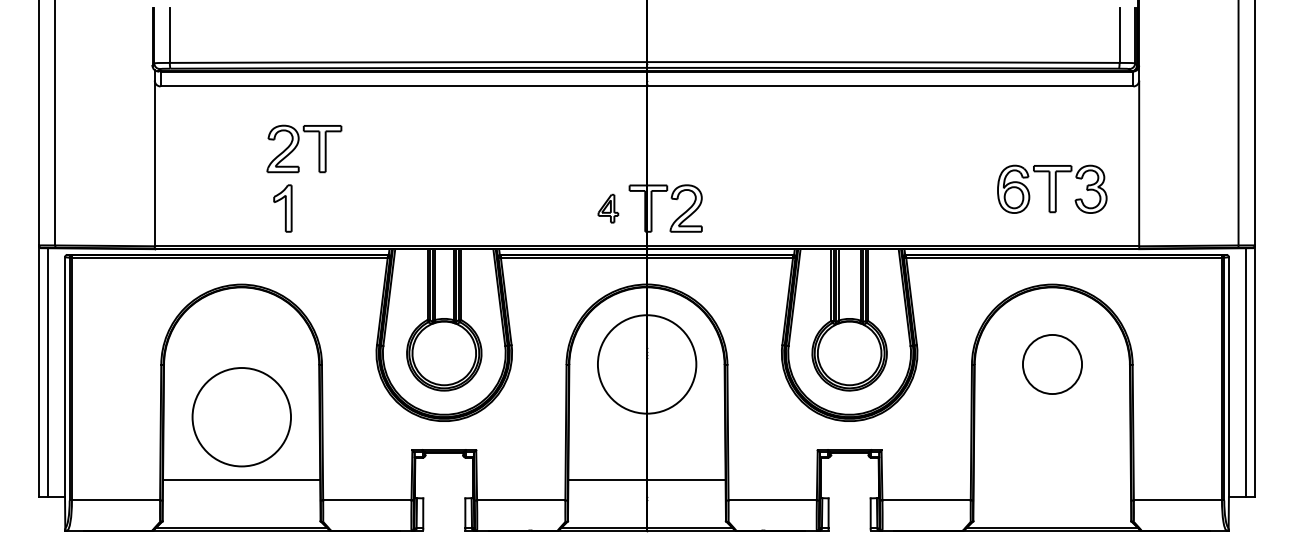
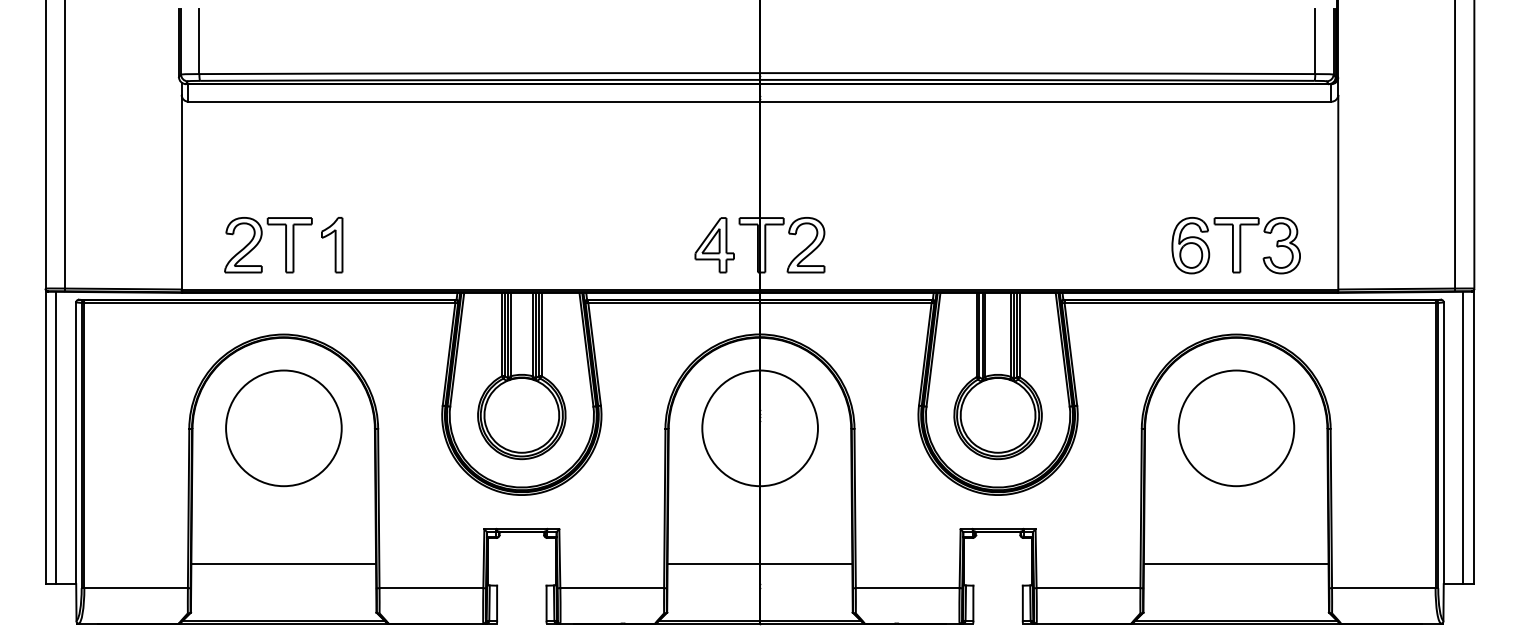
part: (297, 145) -> (260, 241), moved
part: (1051, 189) -> (1235, 245), moved
part: (608, 208) -> (714, 245), size x1.67
circle: (1052, 364) -> (1236, 428), size x1.67
circle: (241, 417) -> (283, 428), moved
line: (1051, 480) -> (1235, 564), added

